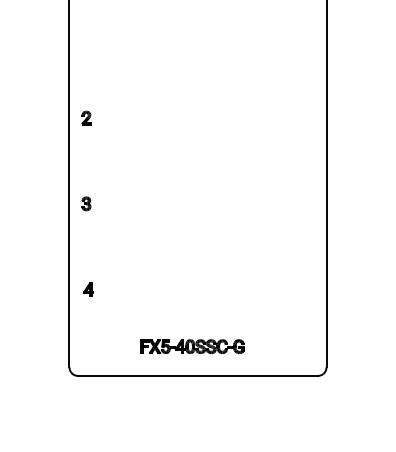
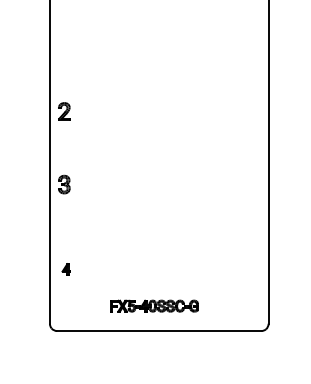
part: (86, 117) -> (64, 111), size x1.6
part: (86, 203) -> (64, 184), size x1.6
part: (88, 289) -> (66, 269), moved

